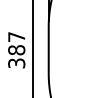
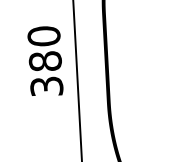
text: (16, 36) -> (43, 35), 387 -> 380

